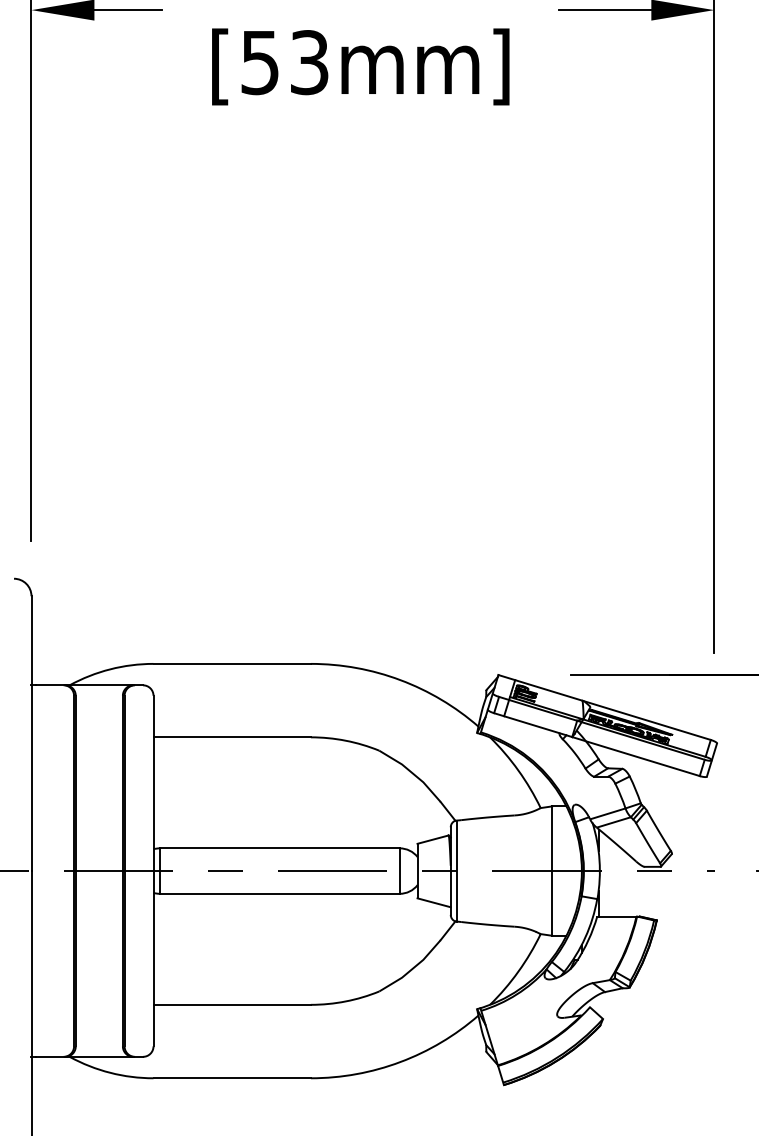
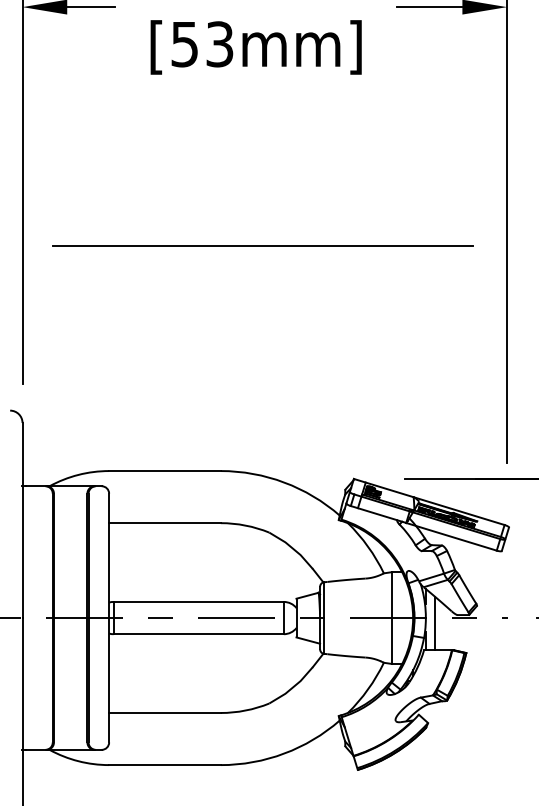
line: (369, 346) -> (262, 245), added
line: (613, 878) -> (435, 623), added

